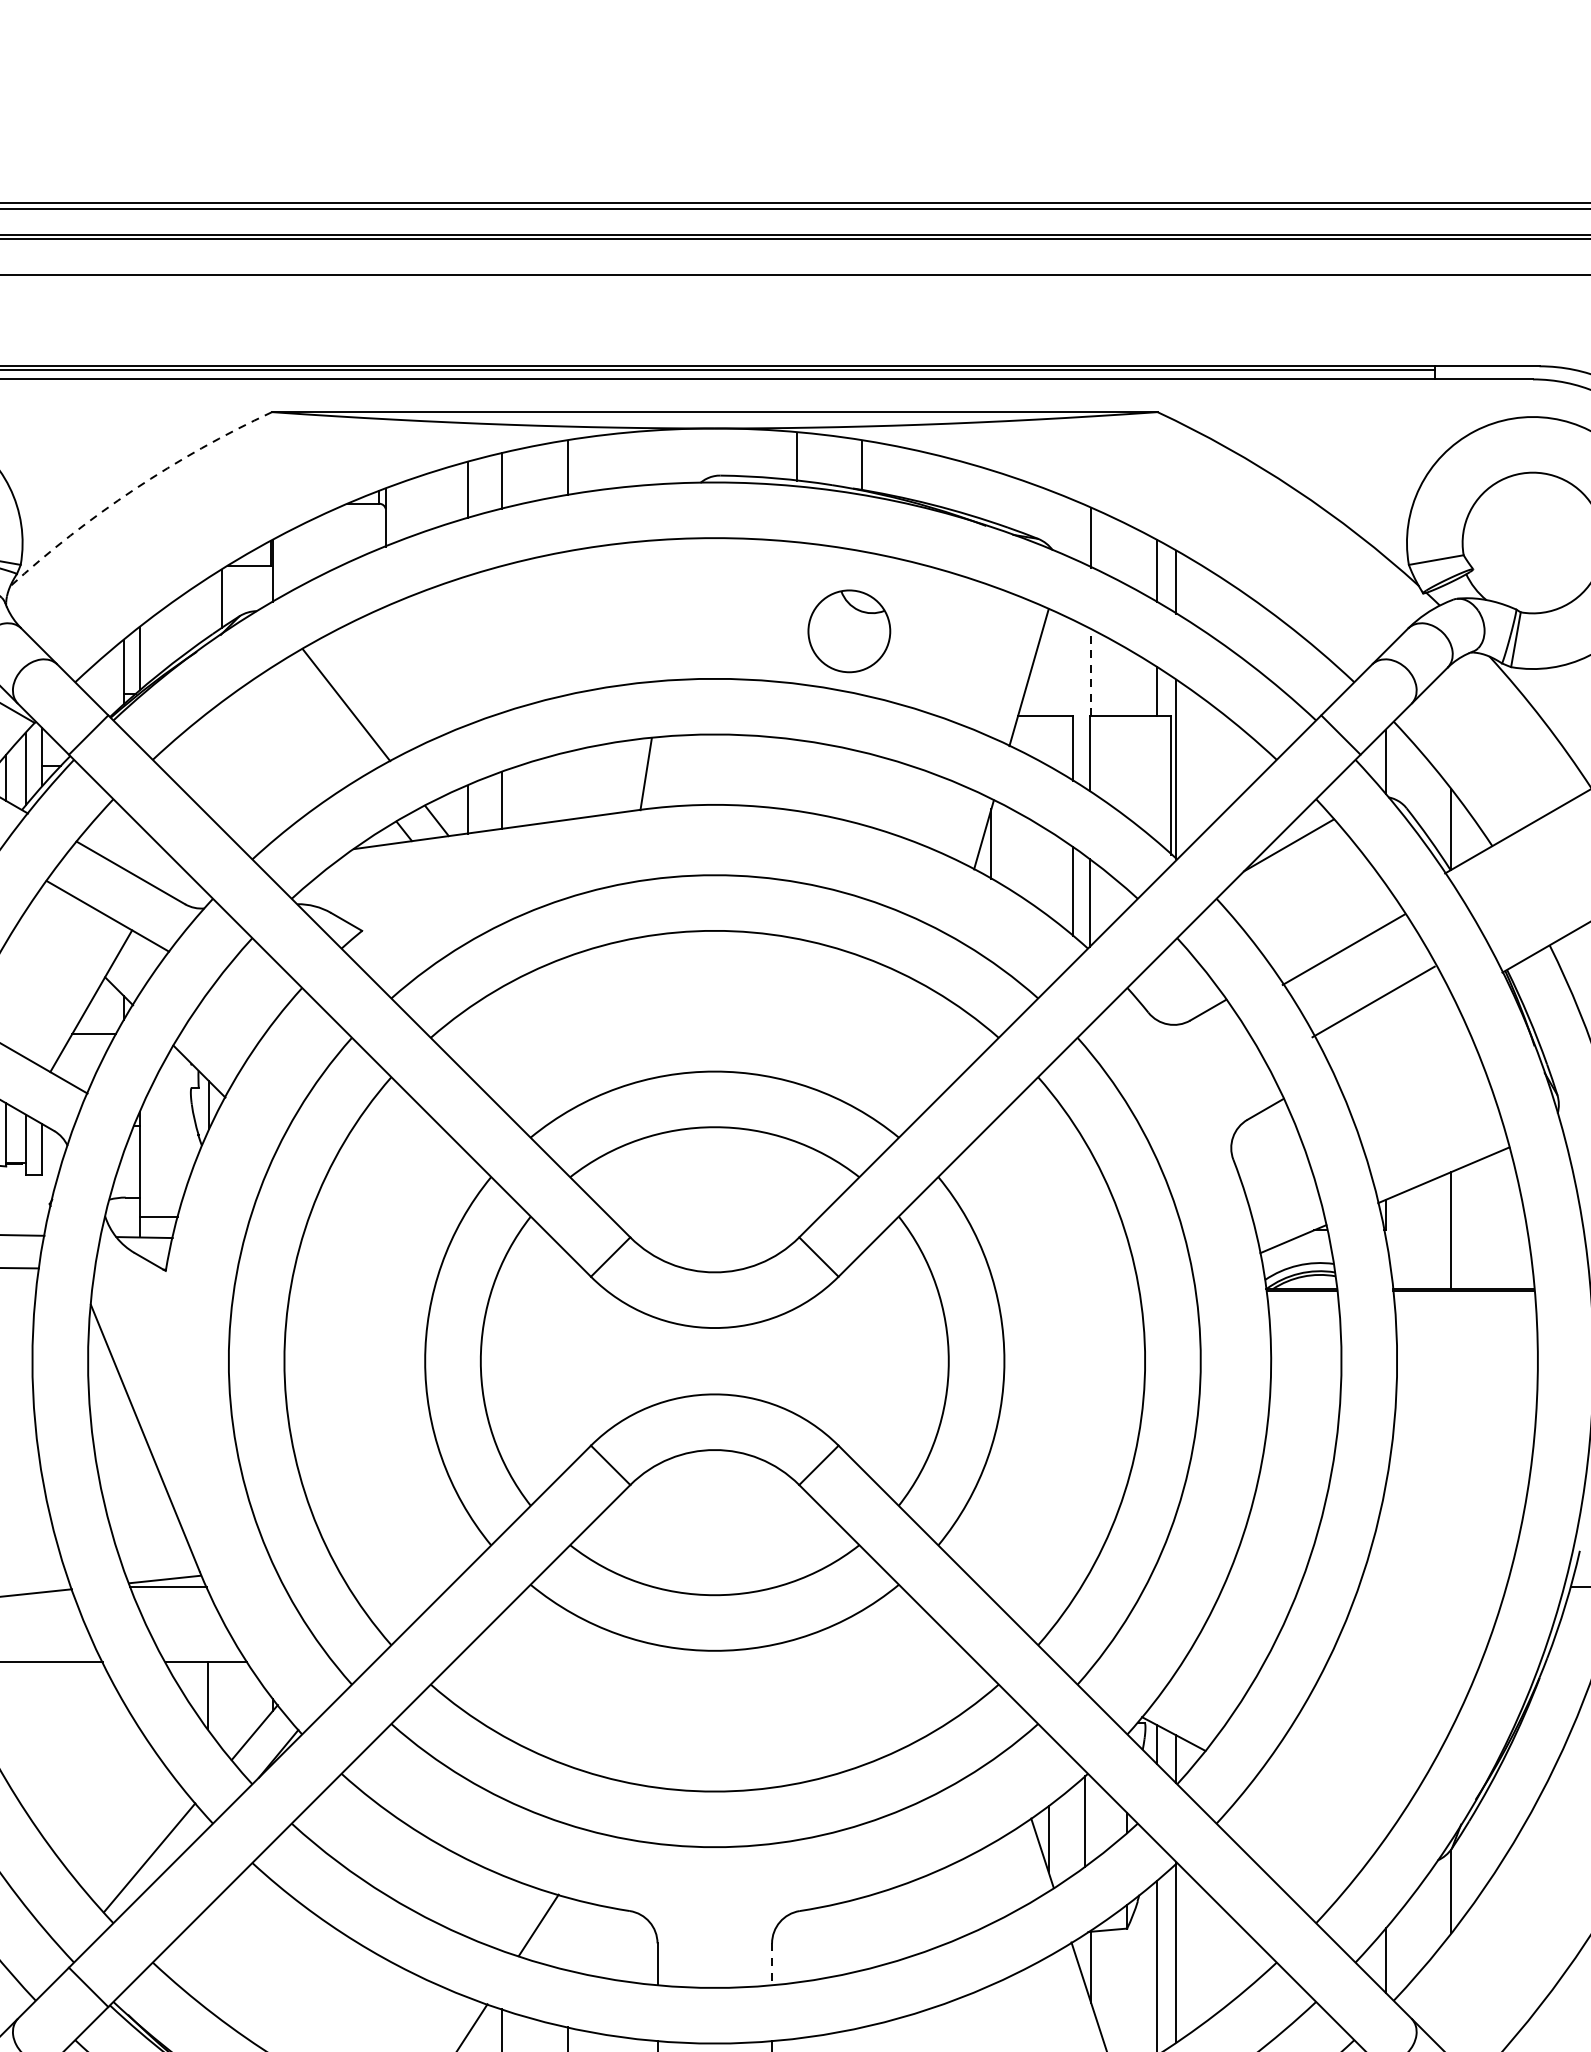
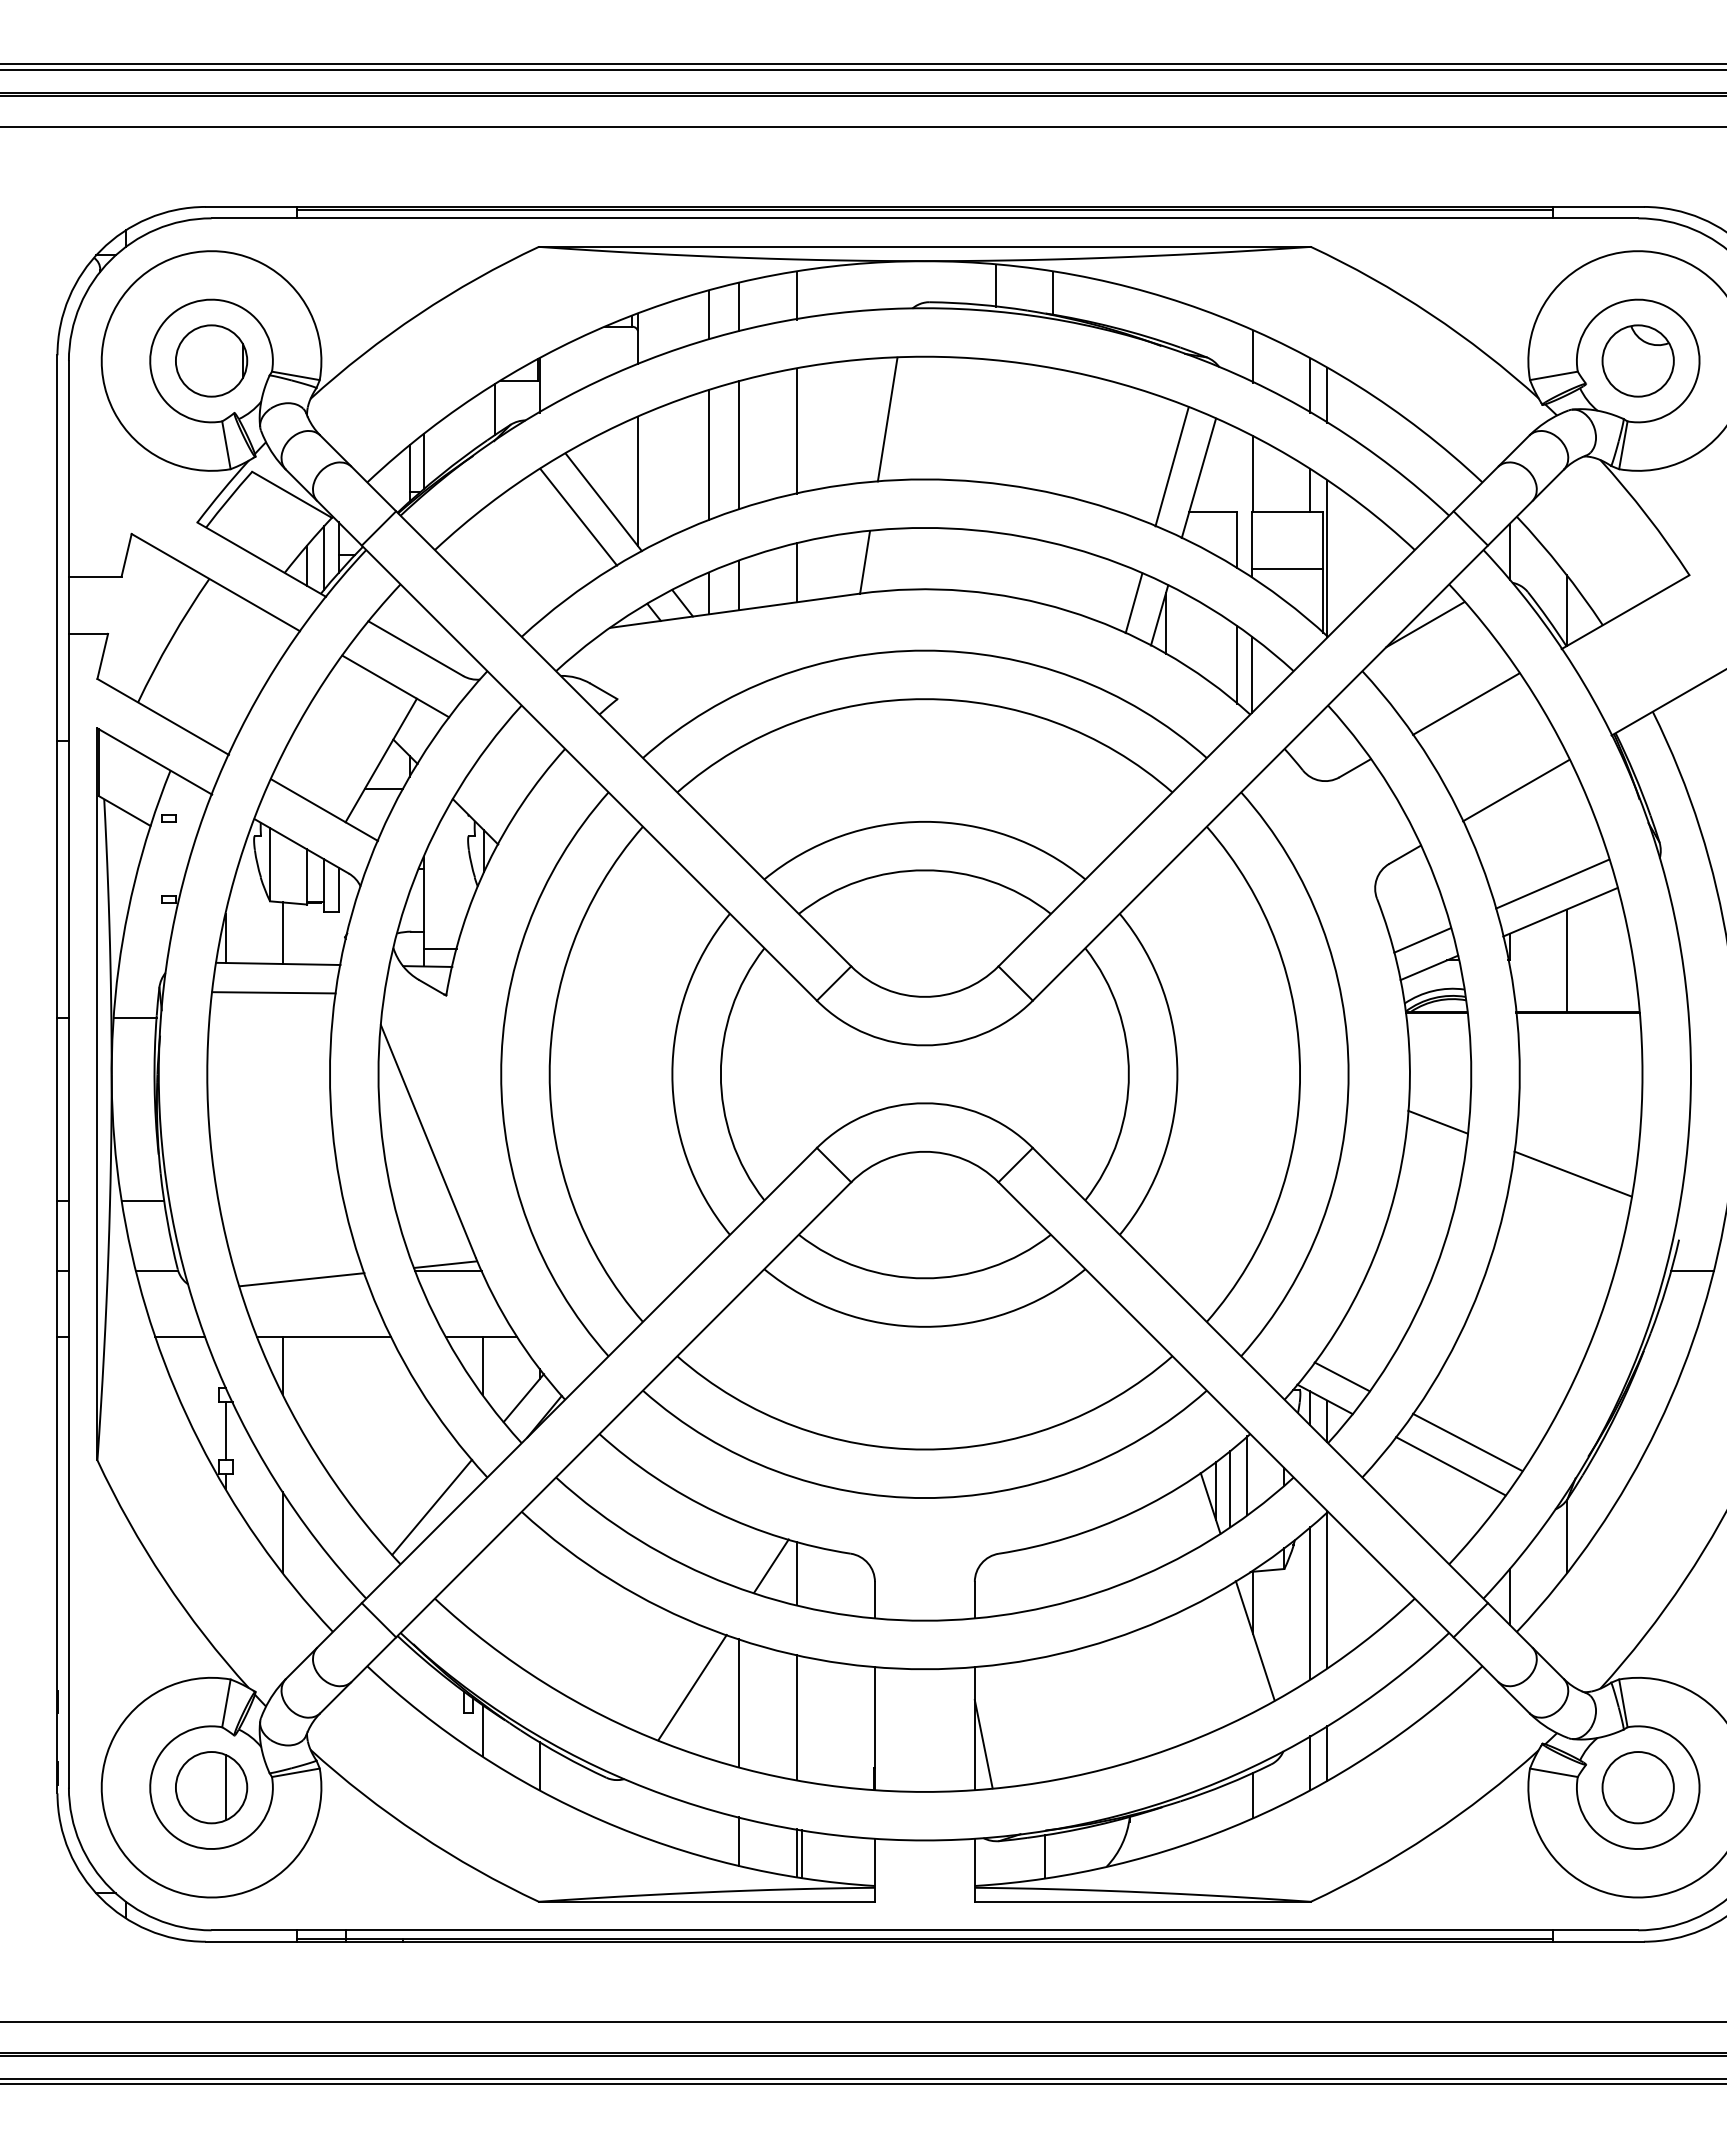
arc: (133, 489) -> (418, 314), dashed -> solid
line: (671, 610) -> (887, 419), added
line: (567, 622) -> (796, 430), added
part: (848, 630) -> (1637, 360), moved
line: (502, 639) -> (739, 445), added
line: (467, 651) -> (709, 455), added
line: (997, 664) -> (1171, 466), added
line: (1091, 672) -> (1253, 473), dashed -> solid
line: (386, 681) -> (638, 481), added
line: (317, 721) -> (578, 516), added
line: (1129, 782) -> (1286, 569), added
line: (567, 785) -> (796, 572), added
line: (954, 821) -> (1133, 603), added
line: (1344, 949) -> (1516, 790), moved
line: (1372, 1001) -> (1465, 703), moved
line: (1434, 1142) -> (1552, 883), added
line: (1285, 1207) -> (1422, 940), added
line: (1302, 1415) -> (1437, 1121), added
line: (1457, 1474) -> (1572, 1173), added
line: (1192, 1707) -> (1341, 1376), added
line: (1337, 1783) -> (1467, 1442), added
line: (1317, 1811) -> (1450, 1466), added
line: (1065, 1837) -> (1230, 1489), added
line: (567, 1933) -> (796, 1573), added
line: (771, 1964) -> (974, 1600), dashed -> solid
line: (1340, 1987) -> (1470, 1620), added

